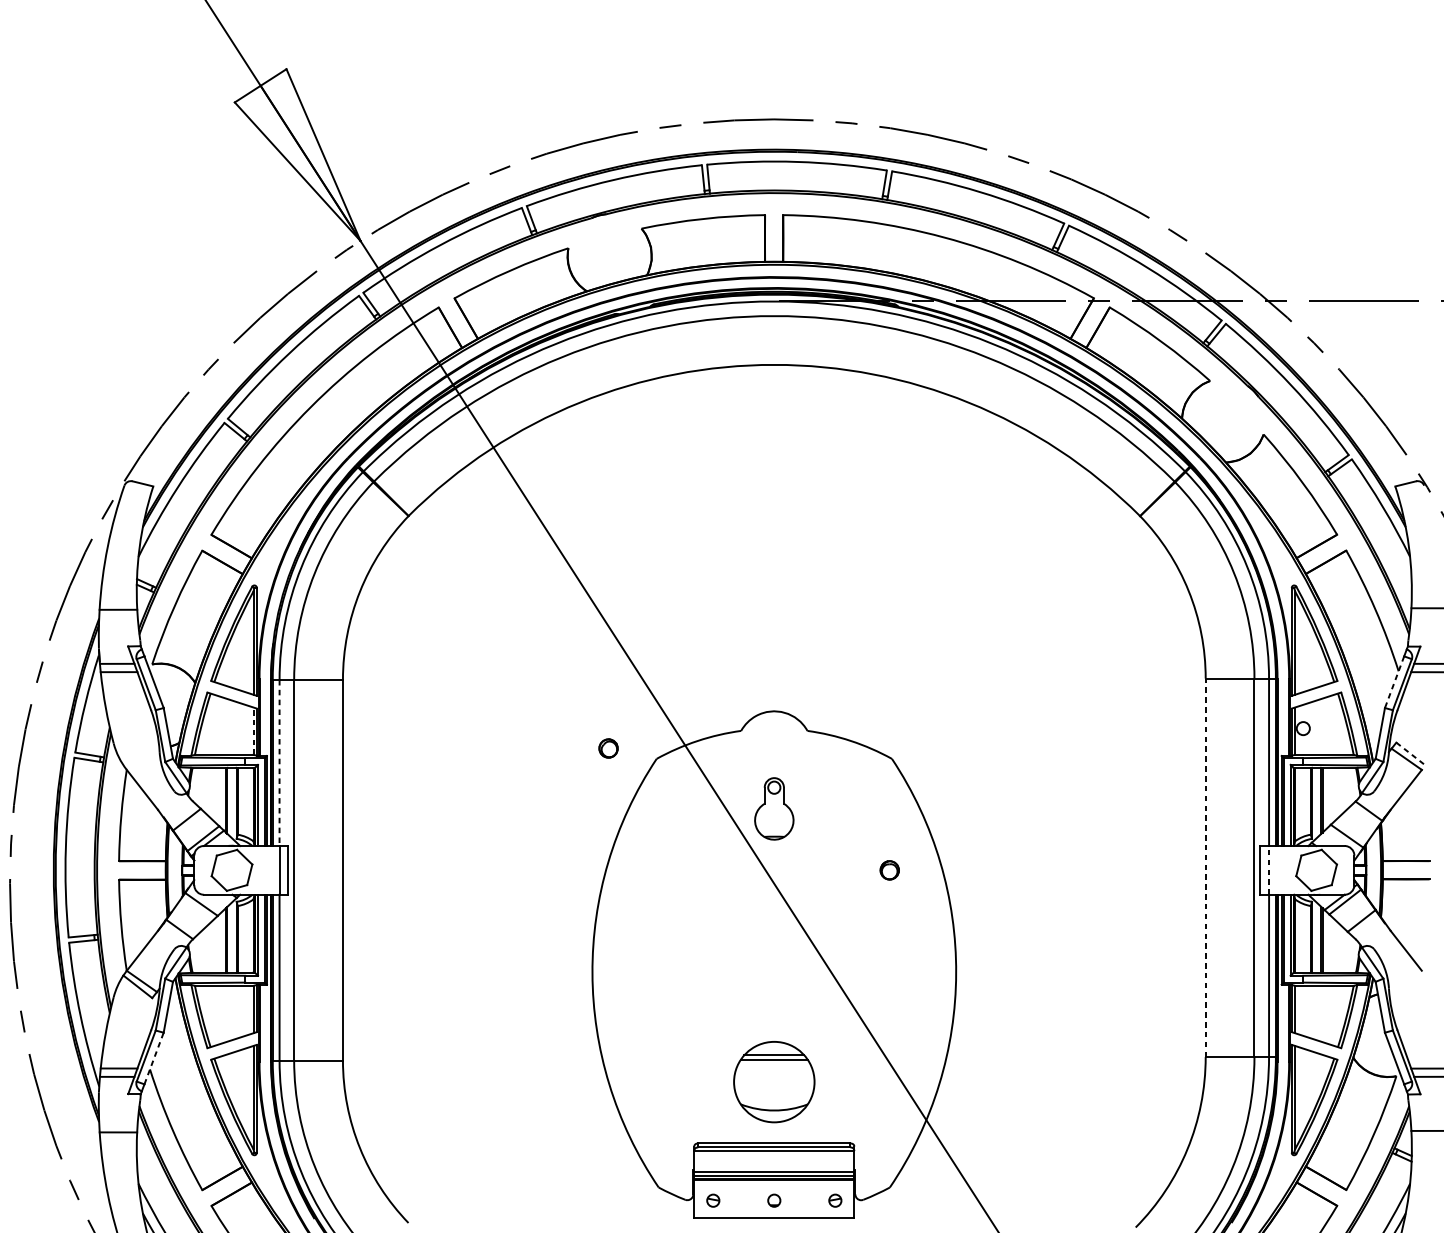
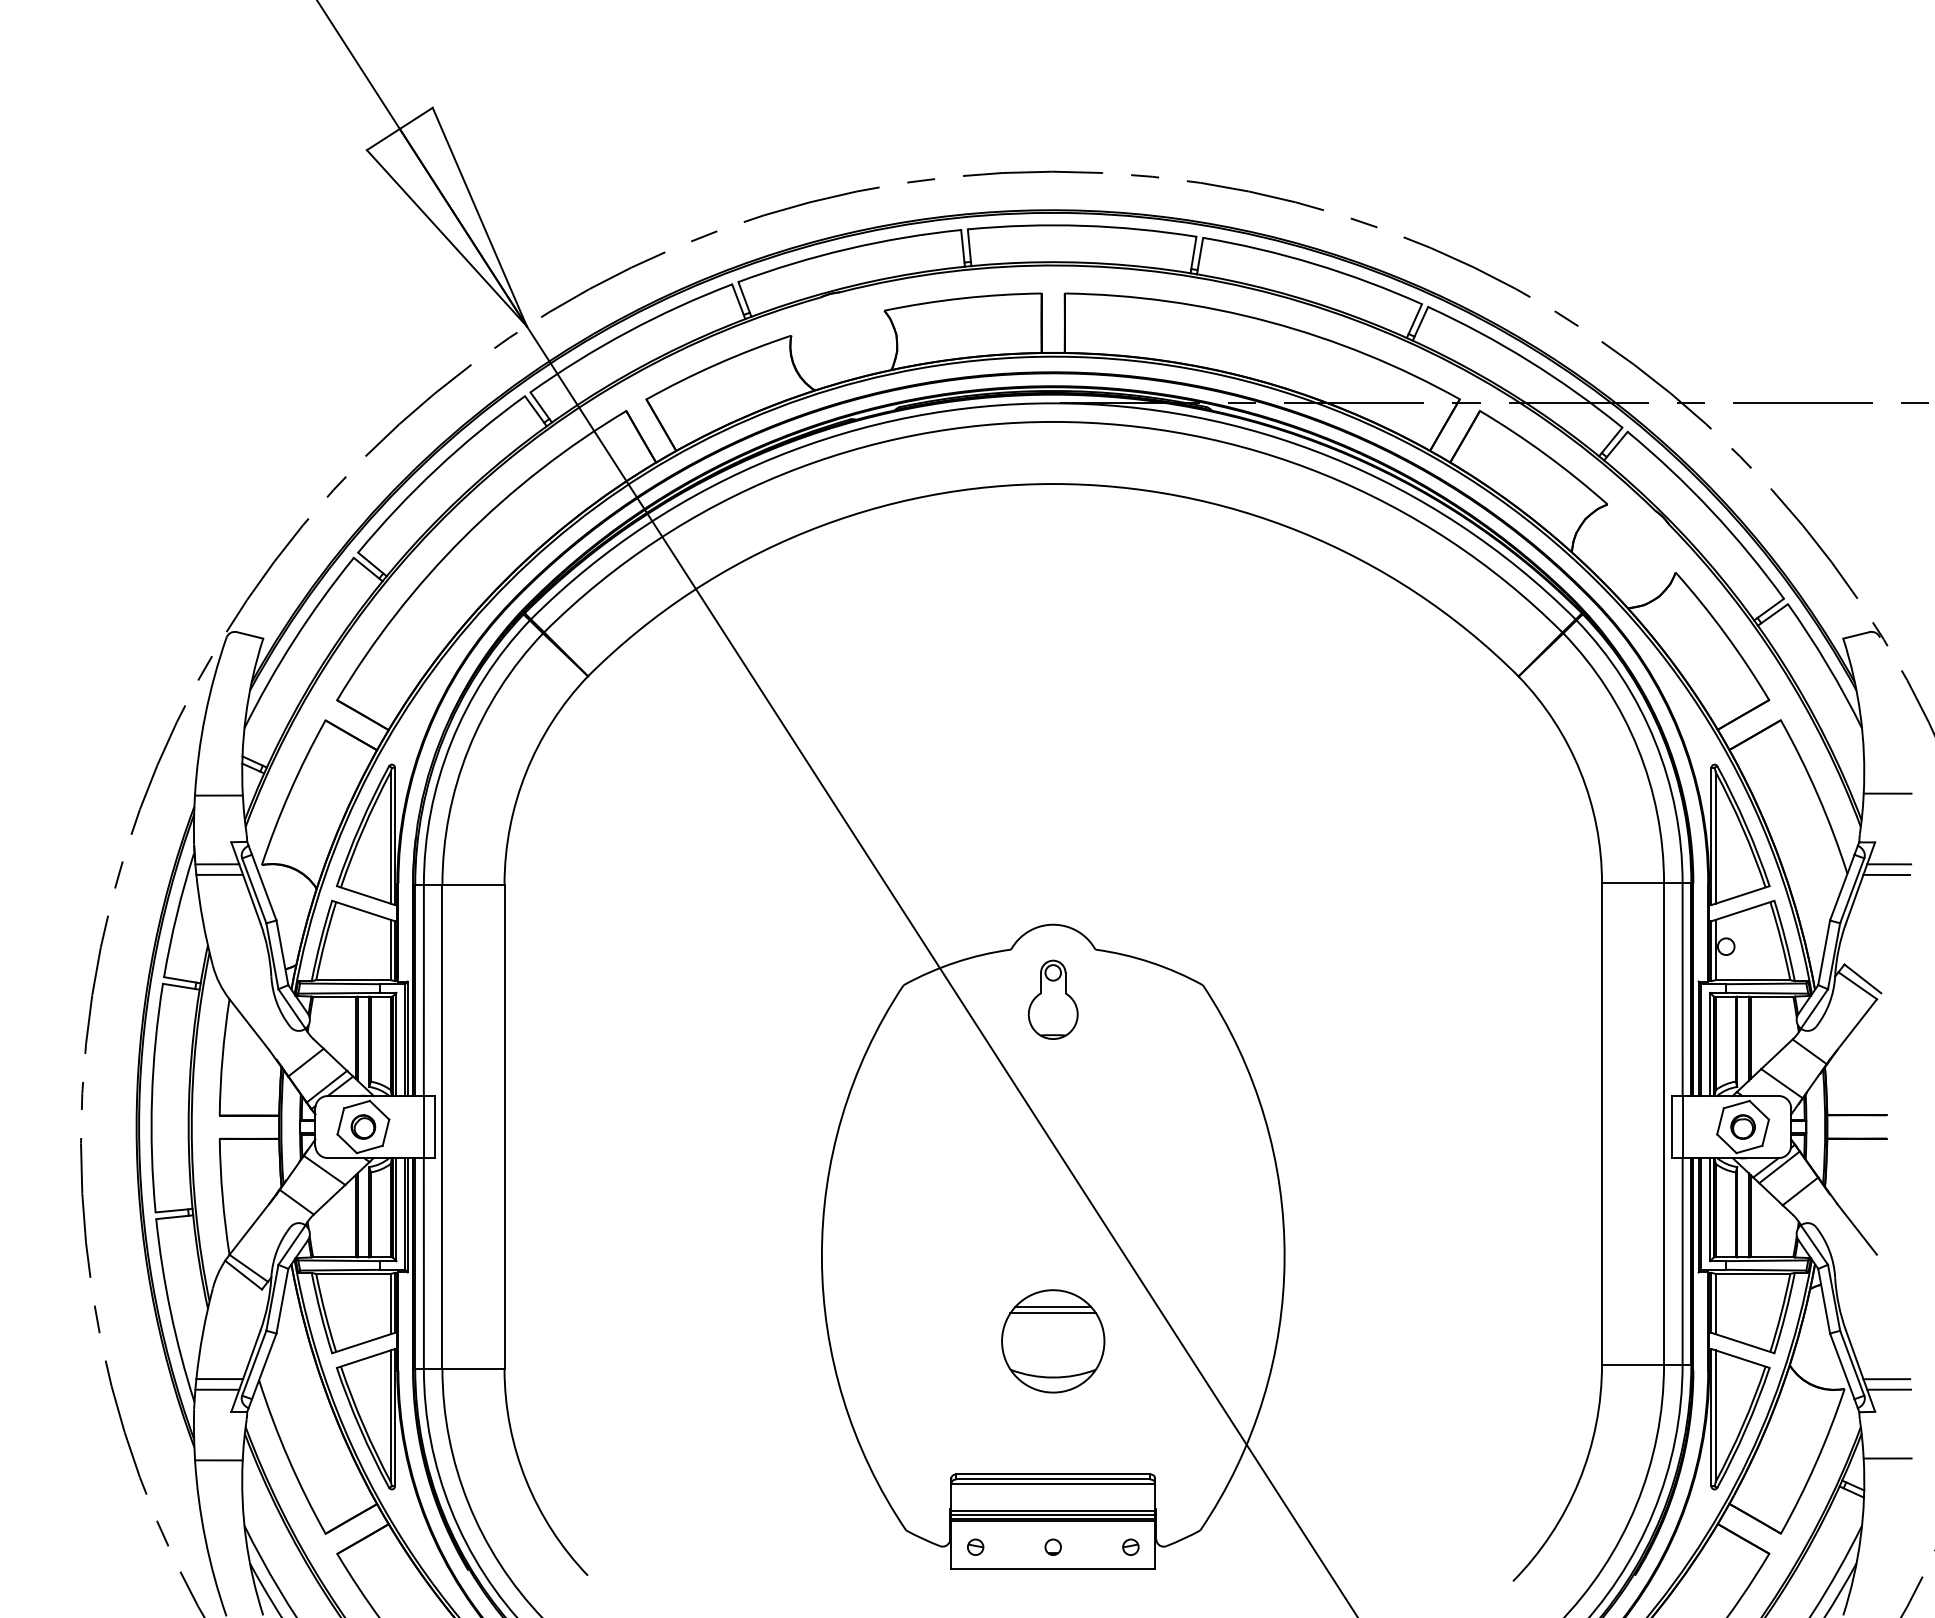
line: (1394, 682) -> (1842, 888), dashed -> solid
line: (253, 730) -> (390, 949), dashed -> solid
part: (608, 748) -> (363, 1126), moved
line: (1411, 754) -> (1863, 979), dashed -> solid
line: (279, 763) -> (423, 990), dashed -> solid
part: (773, 808) -> (1052, 999), moved
line: (1206, 867) -> (1602, 1123), dashed -> solid
part: (889, 869) -> (1742, 1126), moved
line: (1268, 869) -> (1682, 1126), dashed -> solid
line: (154, 1057) -> (264, 1365), dashed -> solid
part: (774, 1082) -> (1053, 1341), moved

